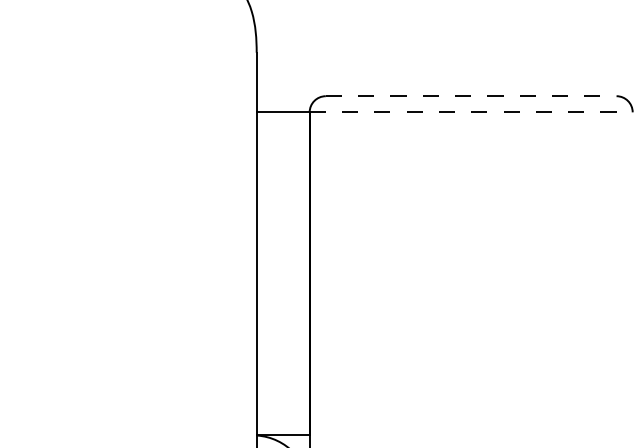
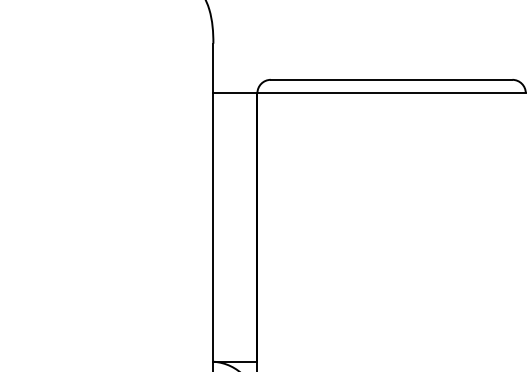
line: (471, 95) -> (391, 79), dashed -> solid
line: (472, 112) -> (392, 93), dashed -> solid

